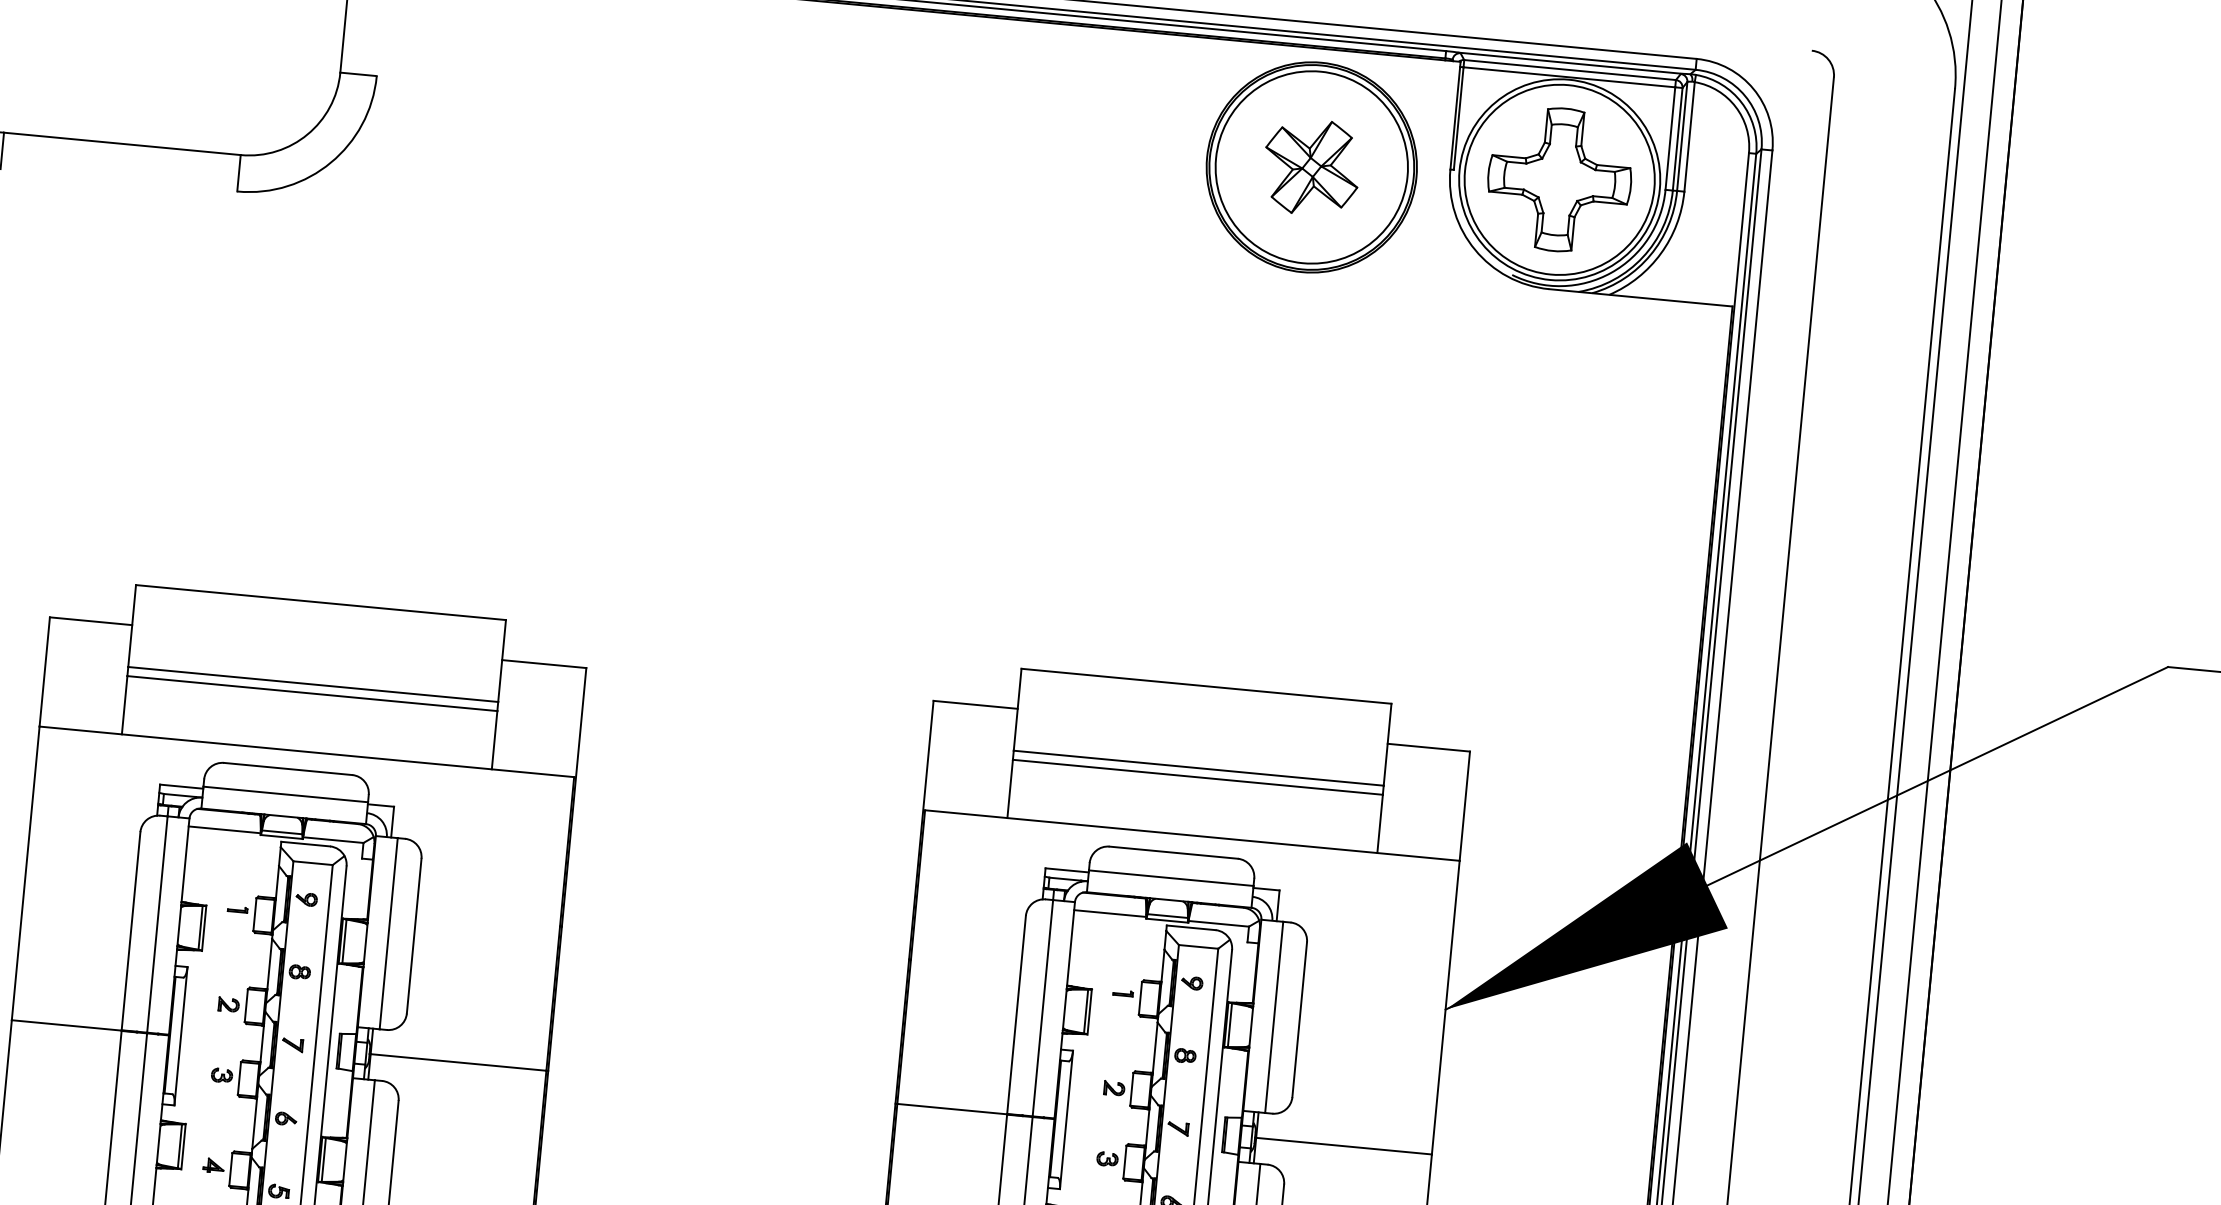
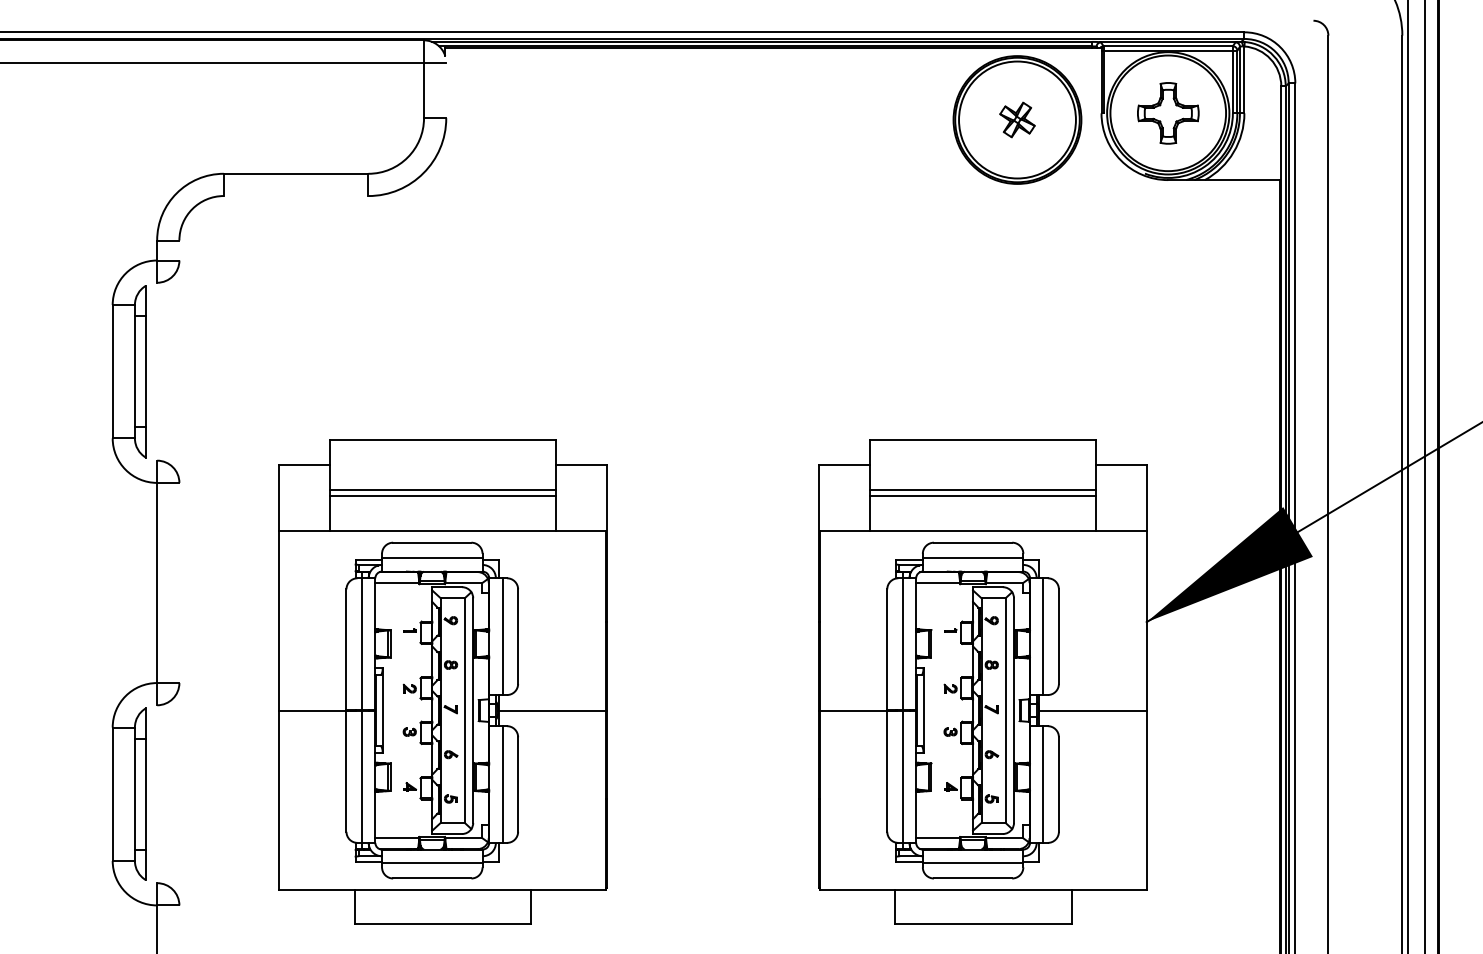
part: (1311, 166) -> (1017, 119), size x0.6
part: (1560, 180) -> (1168, 113), size x0.7

